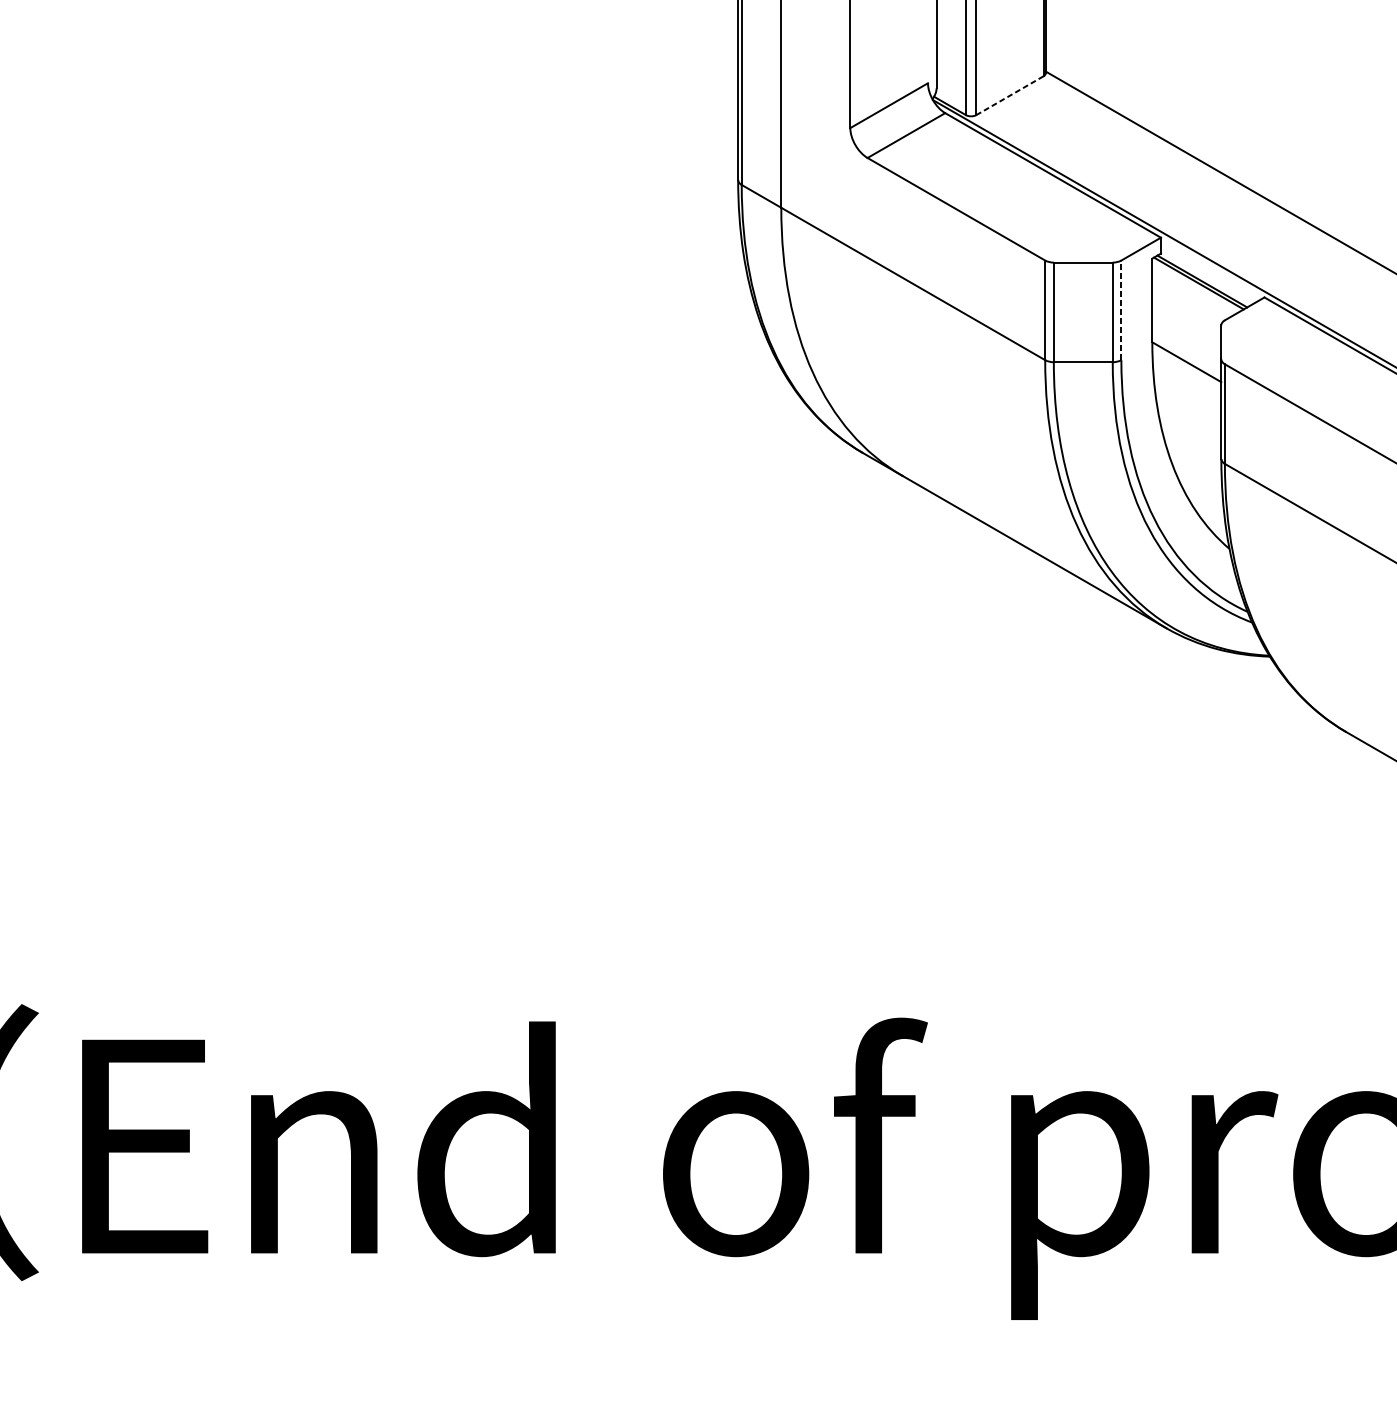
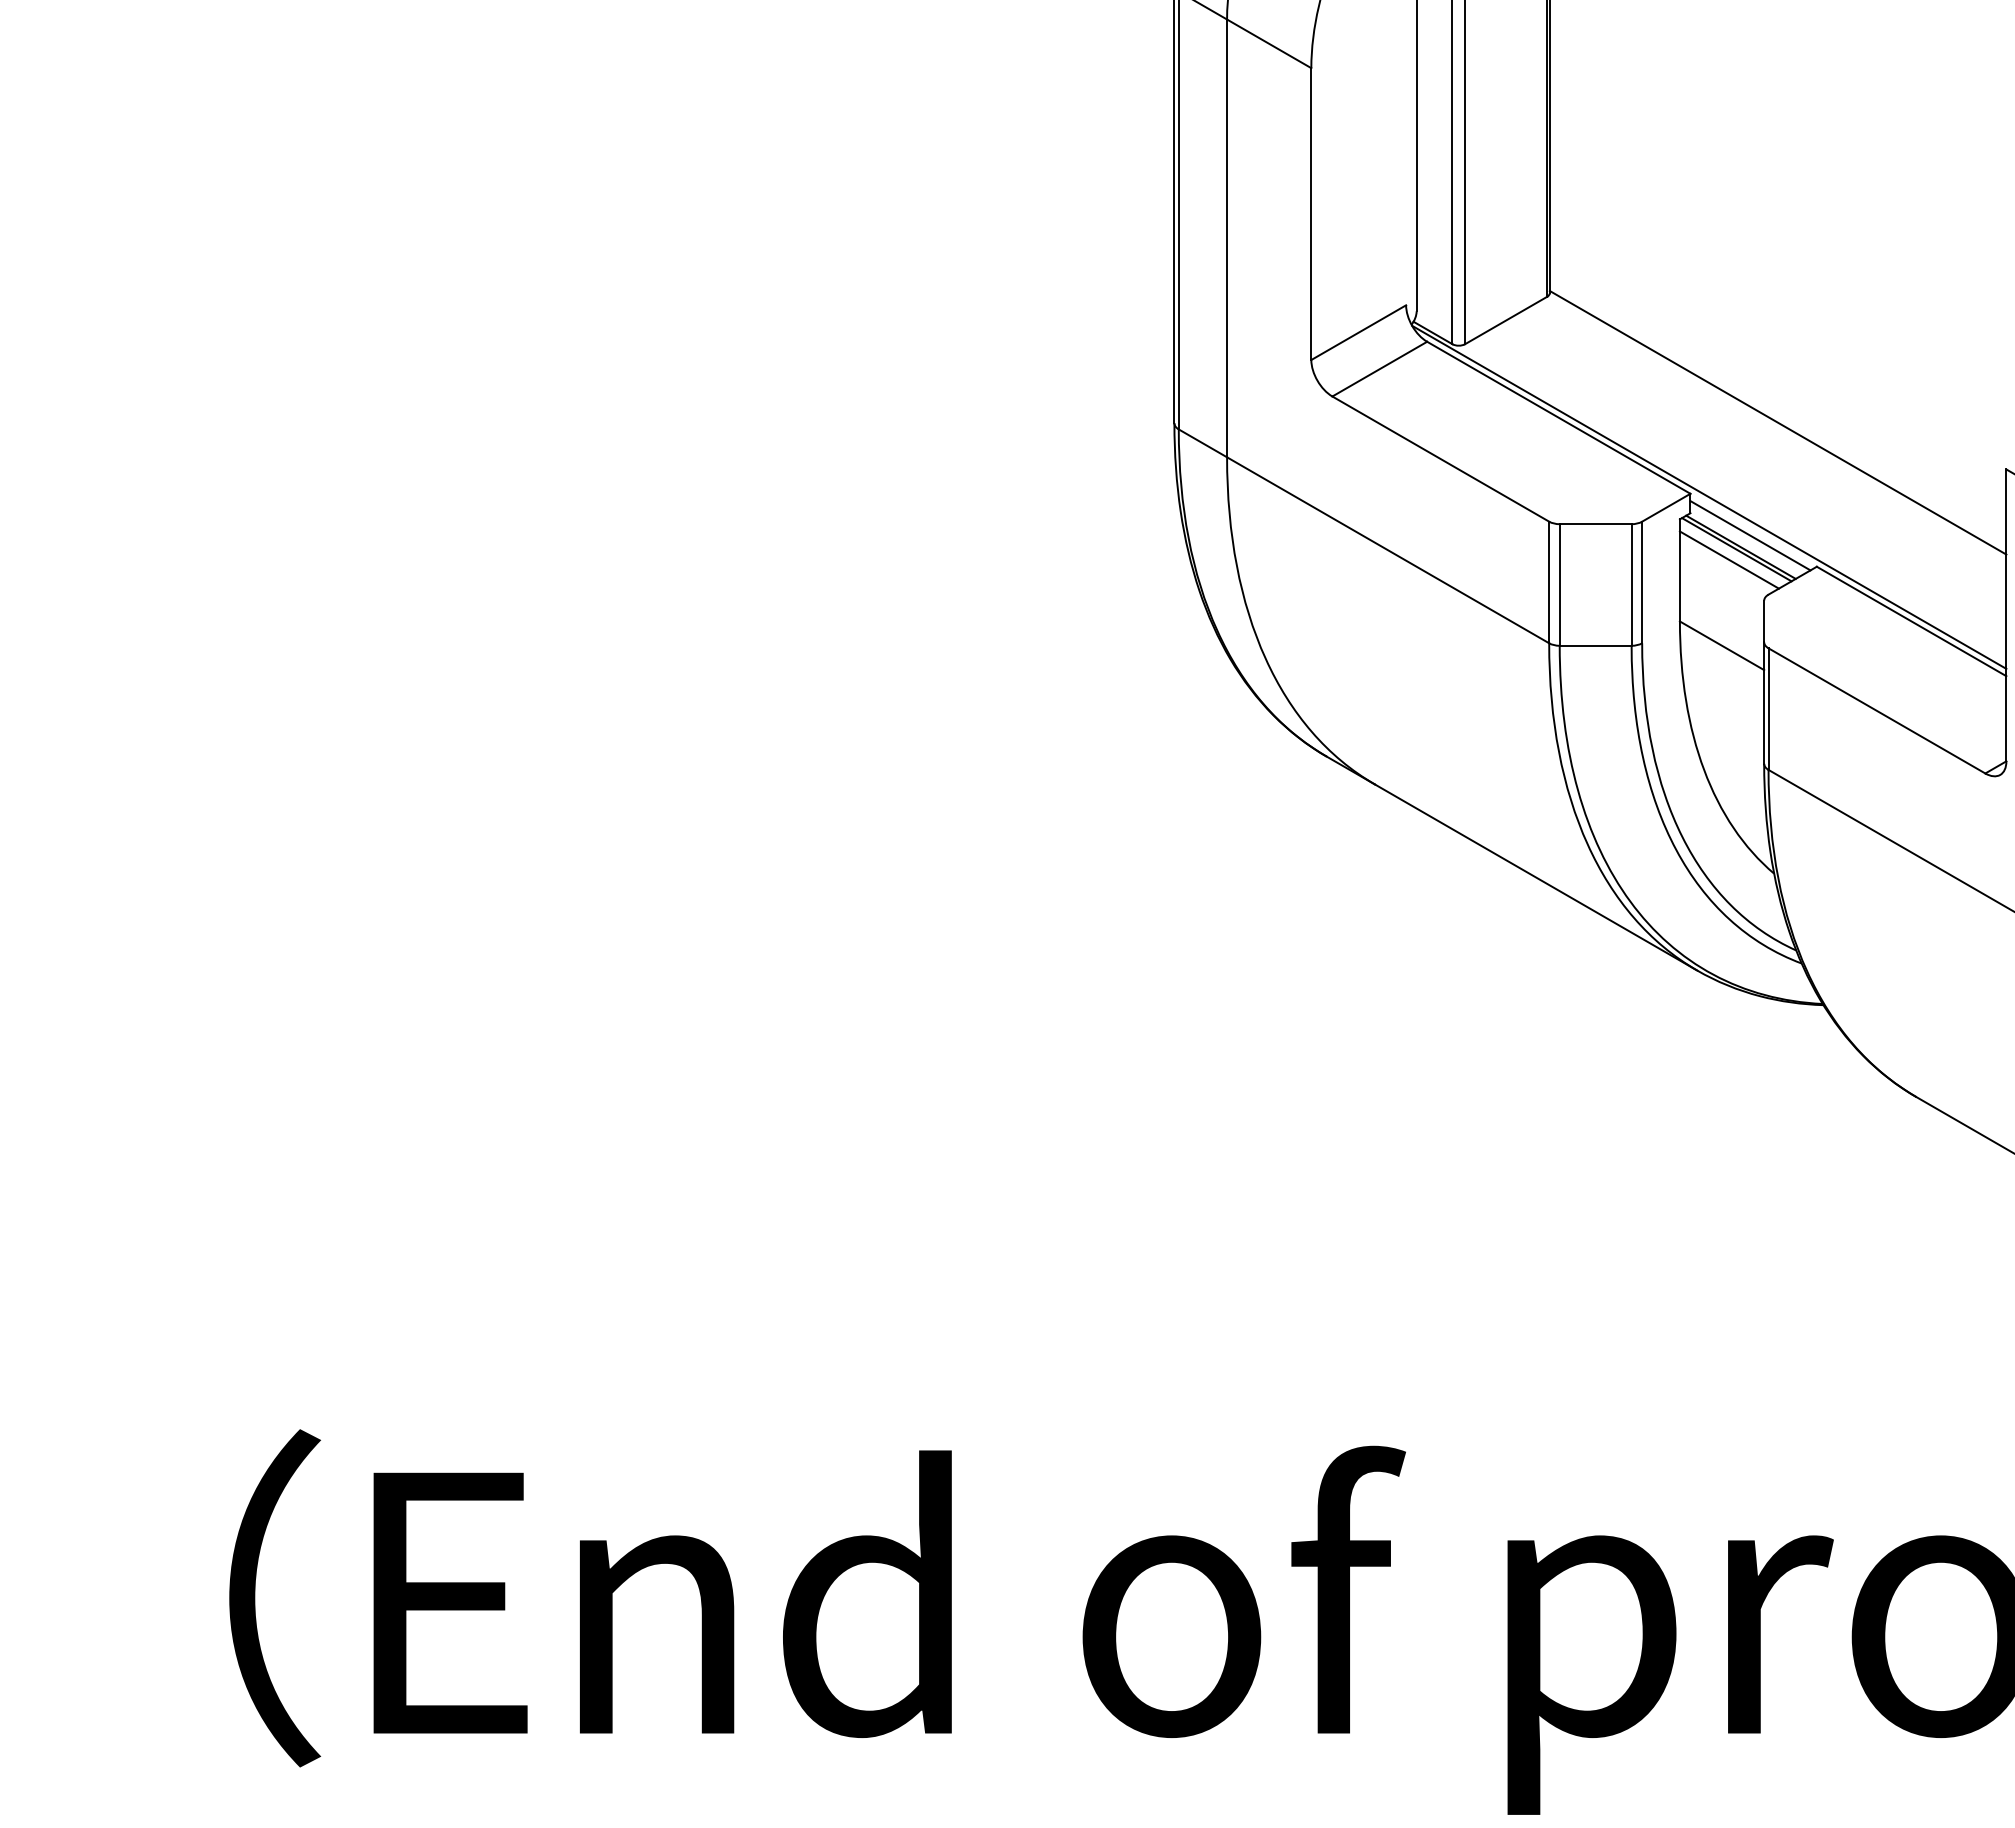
line: (1009, 95) -> (1505, 320), dashed -> solid
line: (1210, 271) -> (1750, 535), added
line: (1192, 291) -> (1728, 559), added
line: (1121, 310) -> (1642, 582), dashed -> solid

